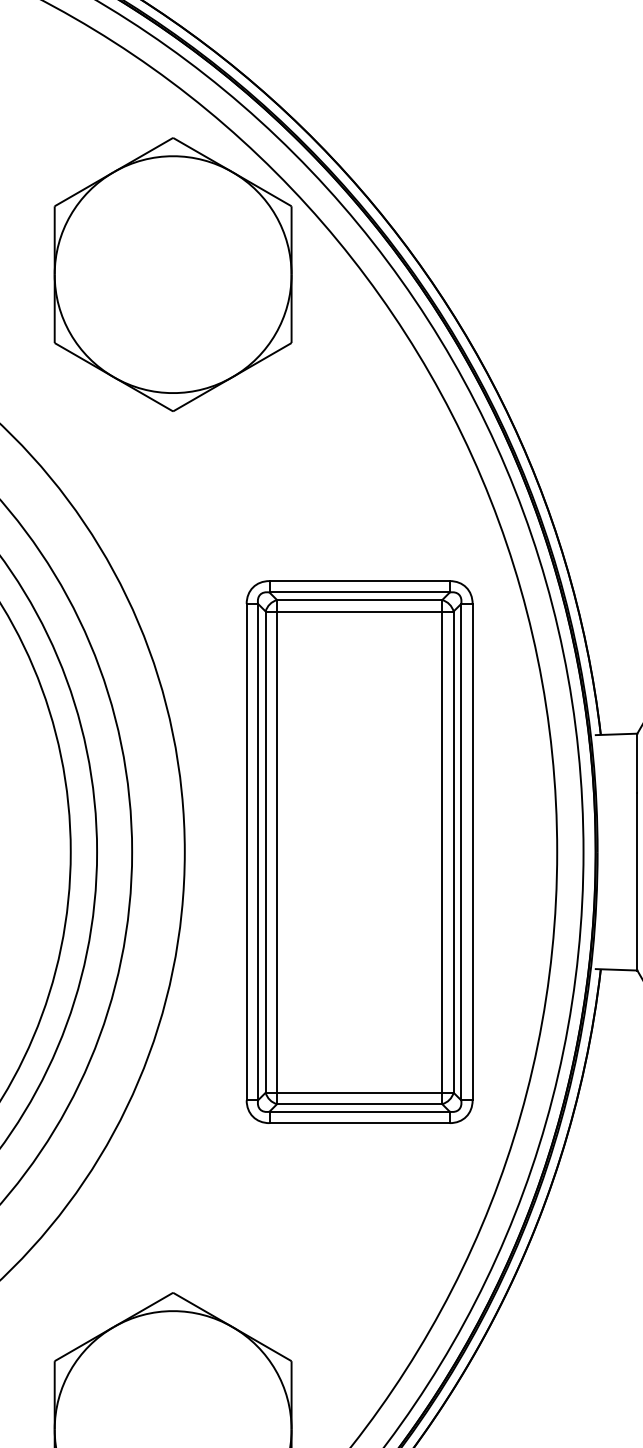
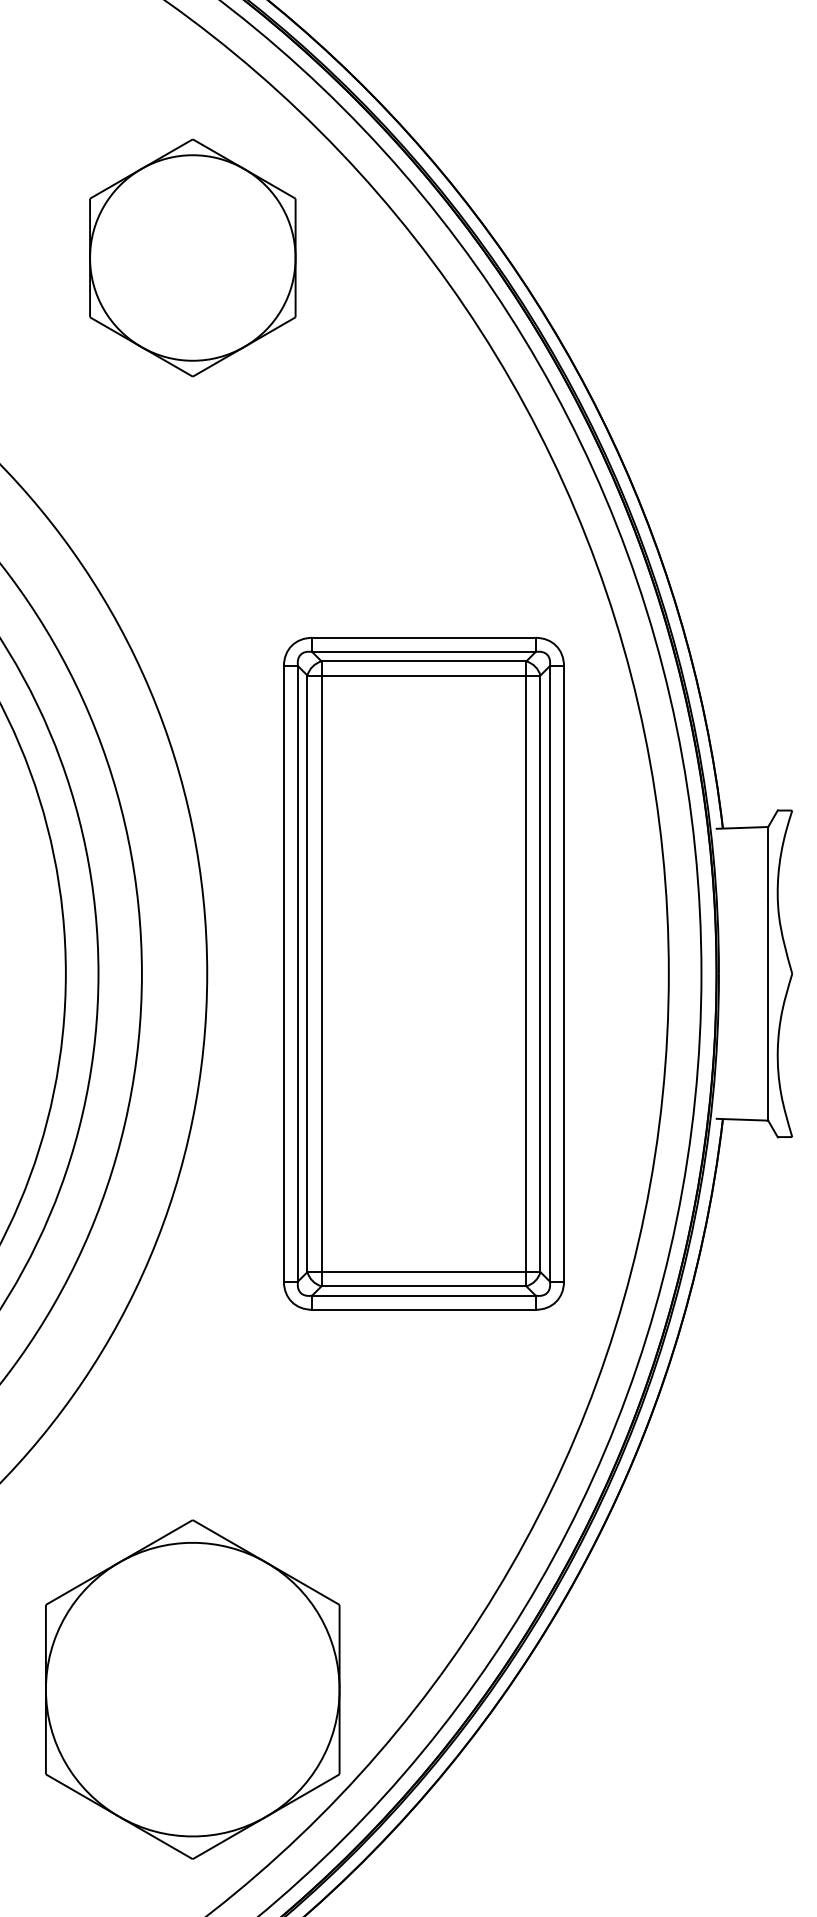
part: (172, 274) -> (192, 257), size x0.7

